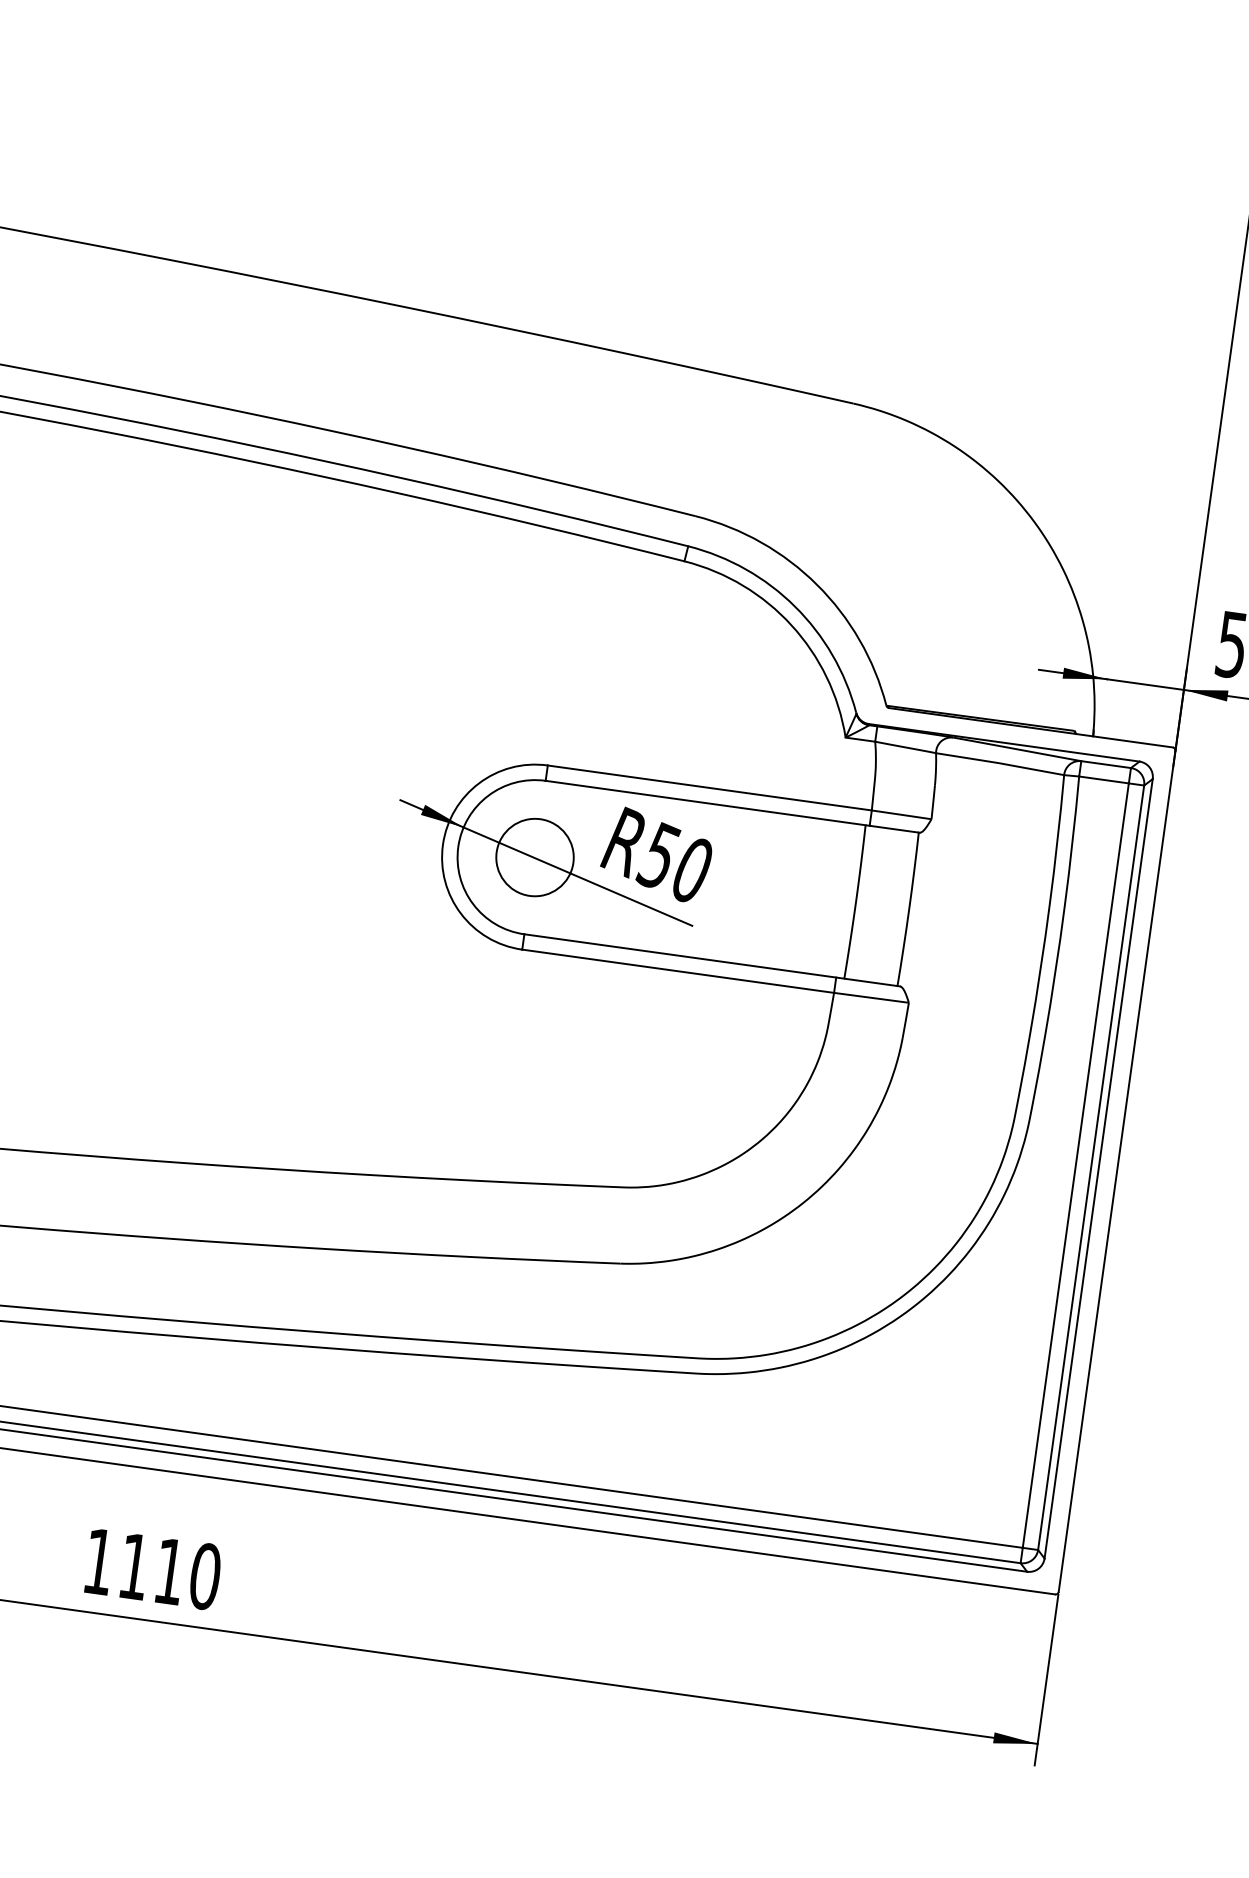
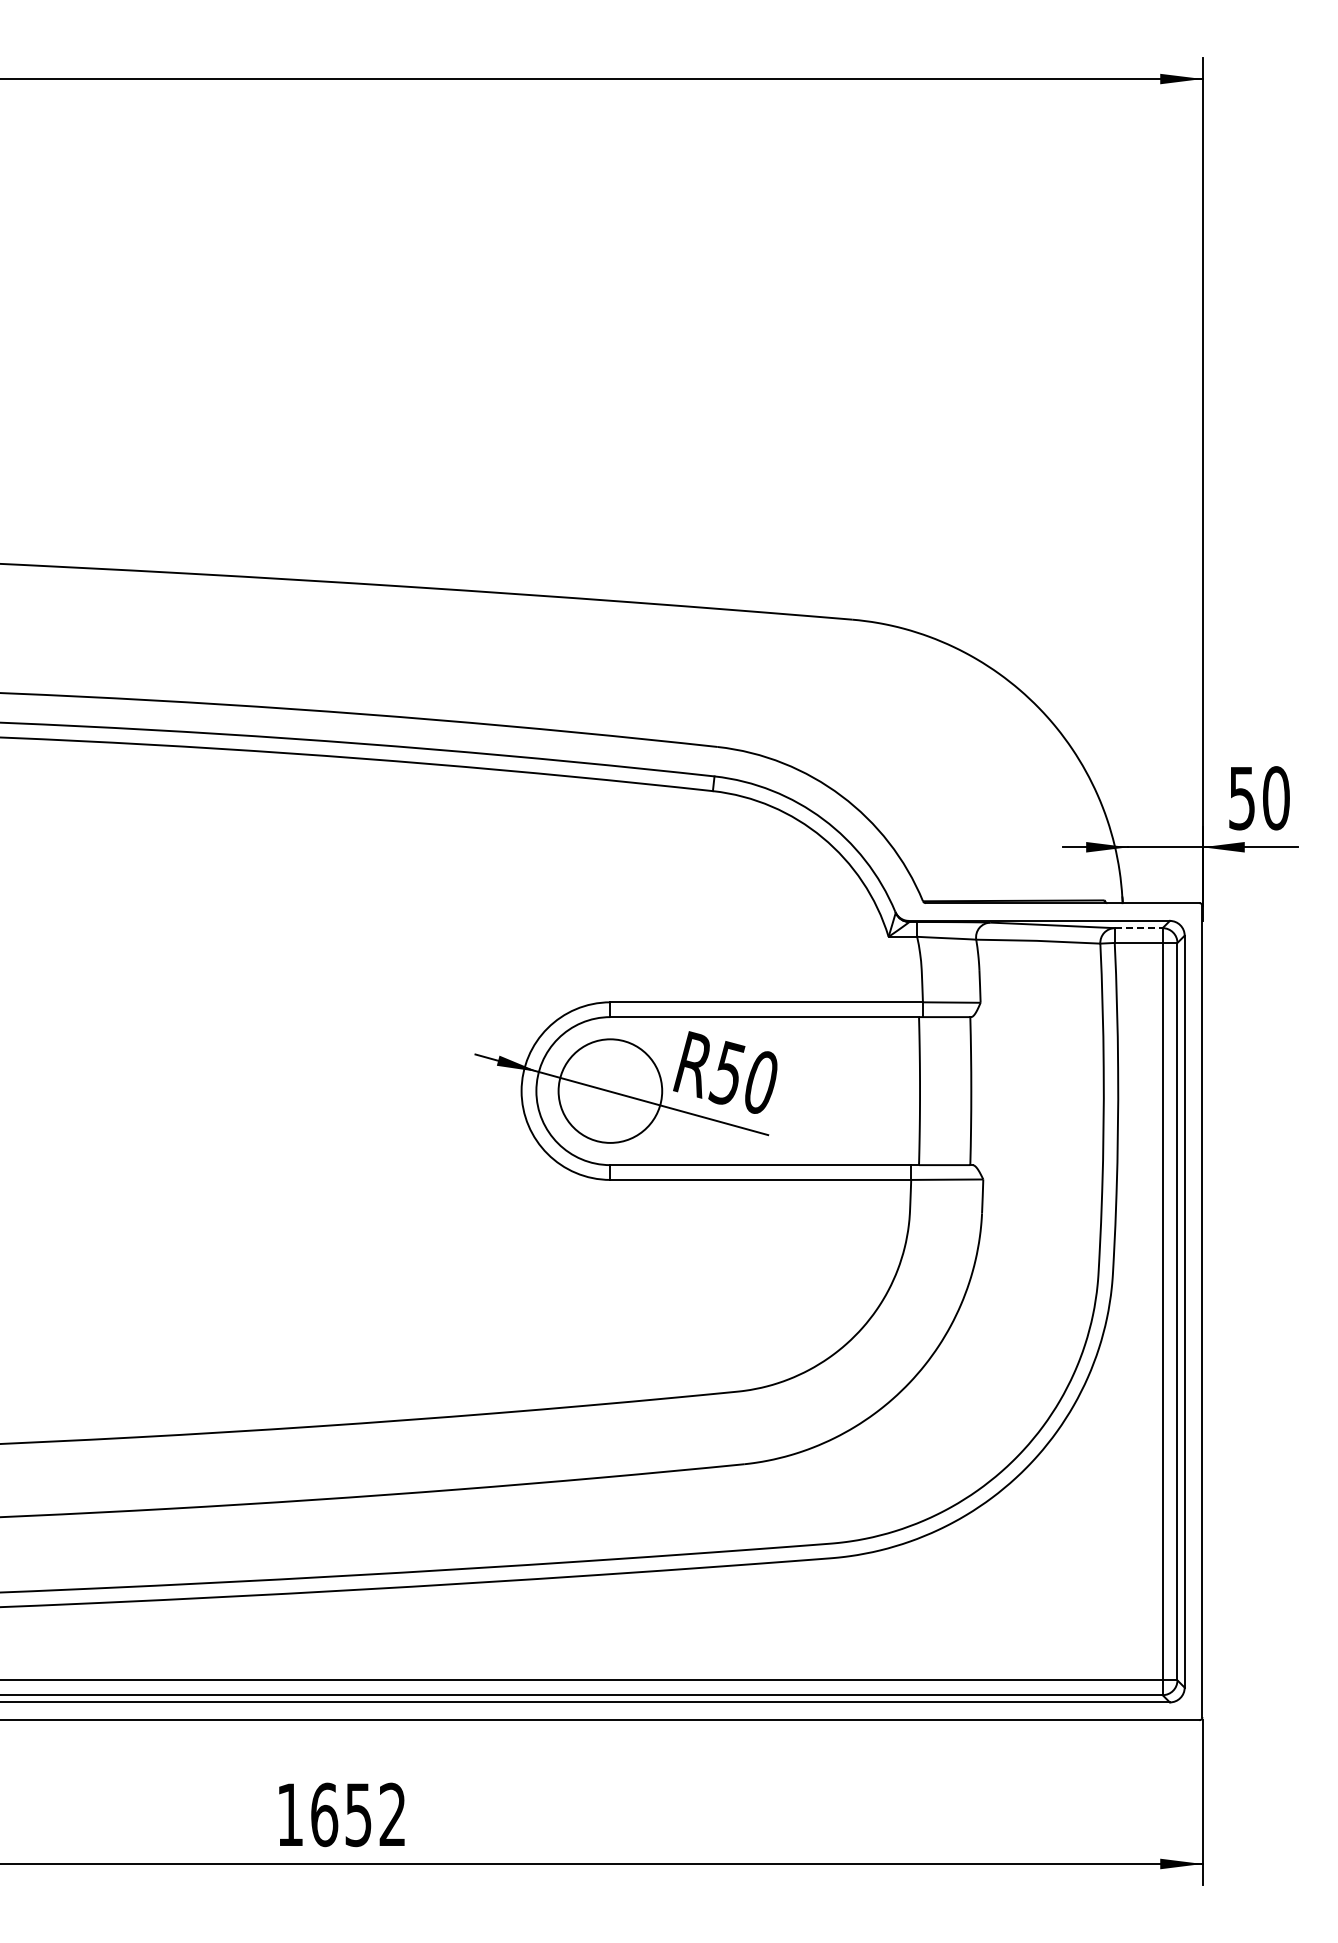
line: (1105, 764) -> (1138, 928), solid -> dashed
circle: (535, 857) -> (610, 1091), size x1.4
text: (169, 1571) -> (358, 1814), 1110 -> 1652

